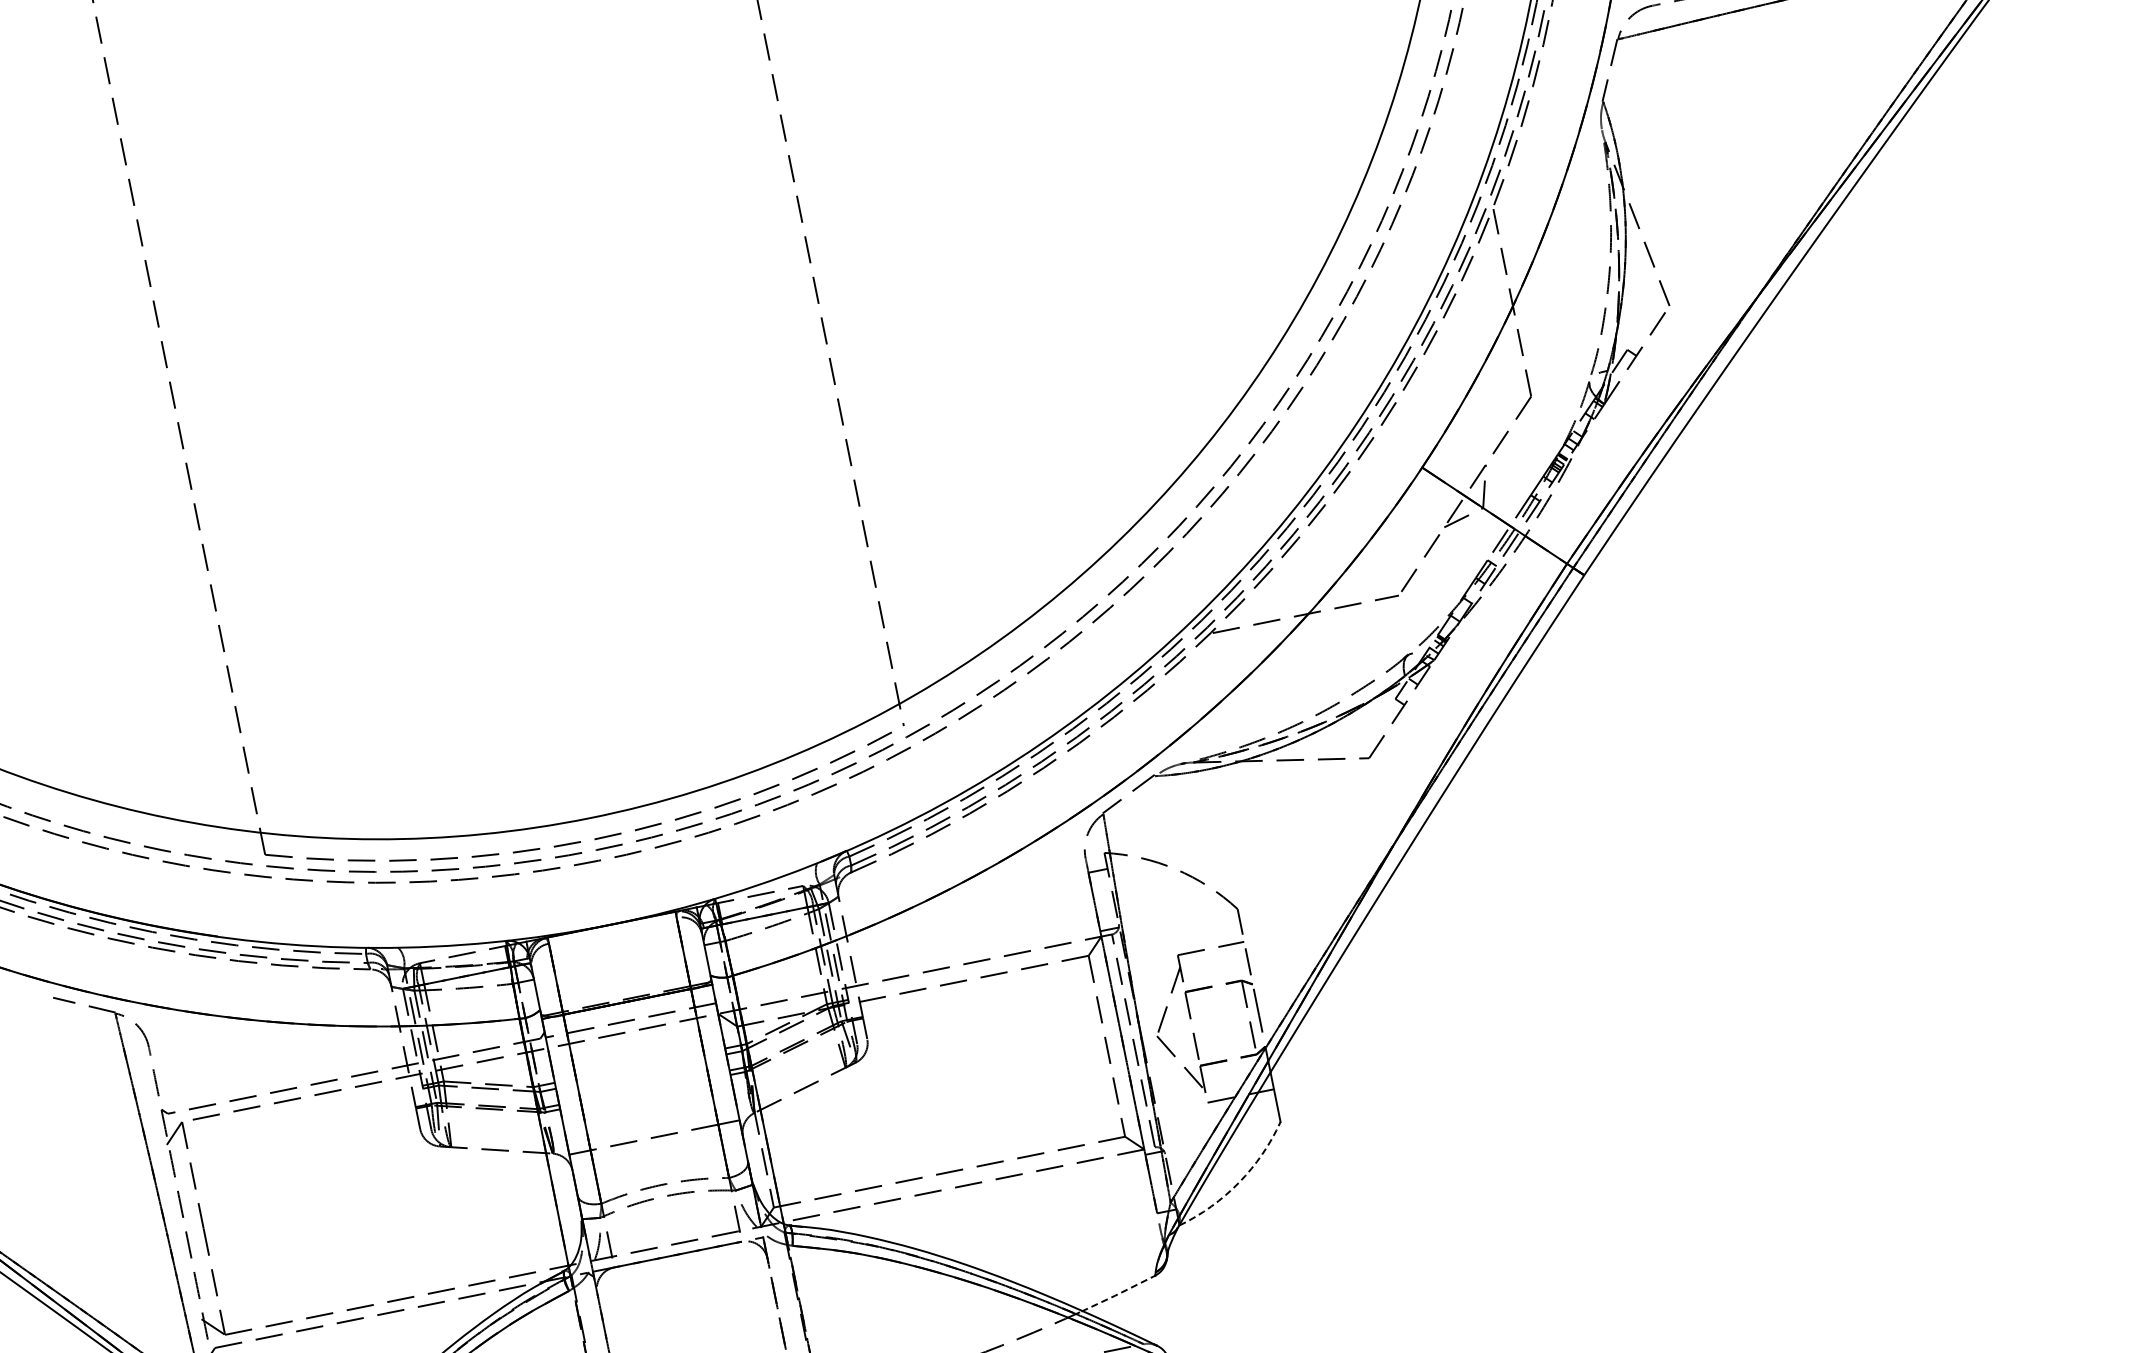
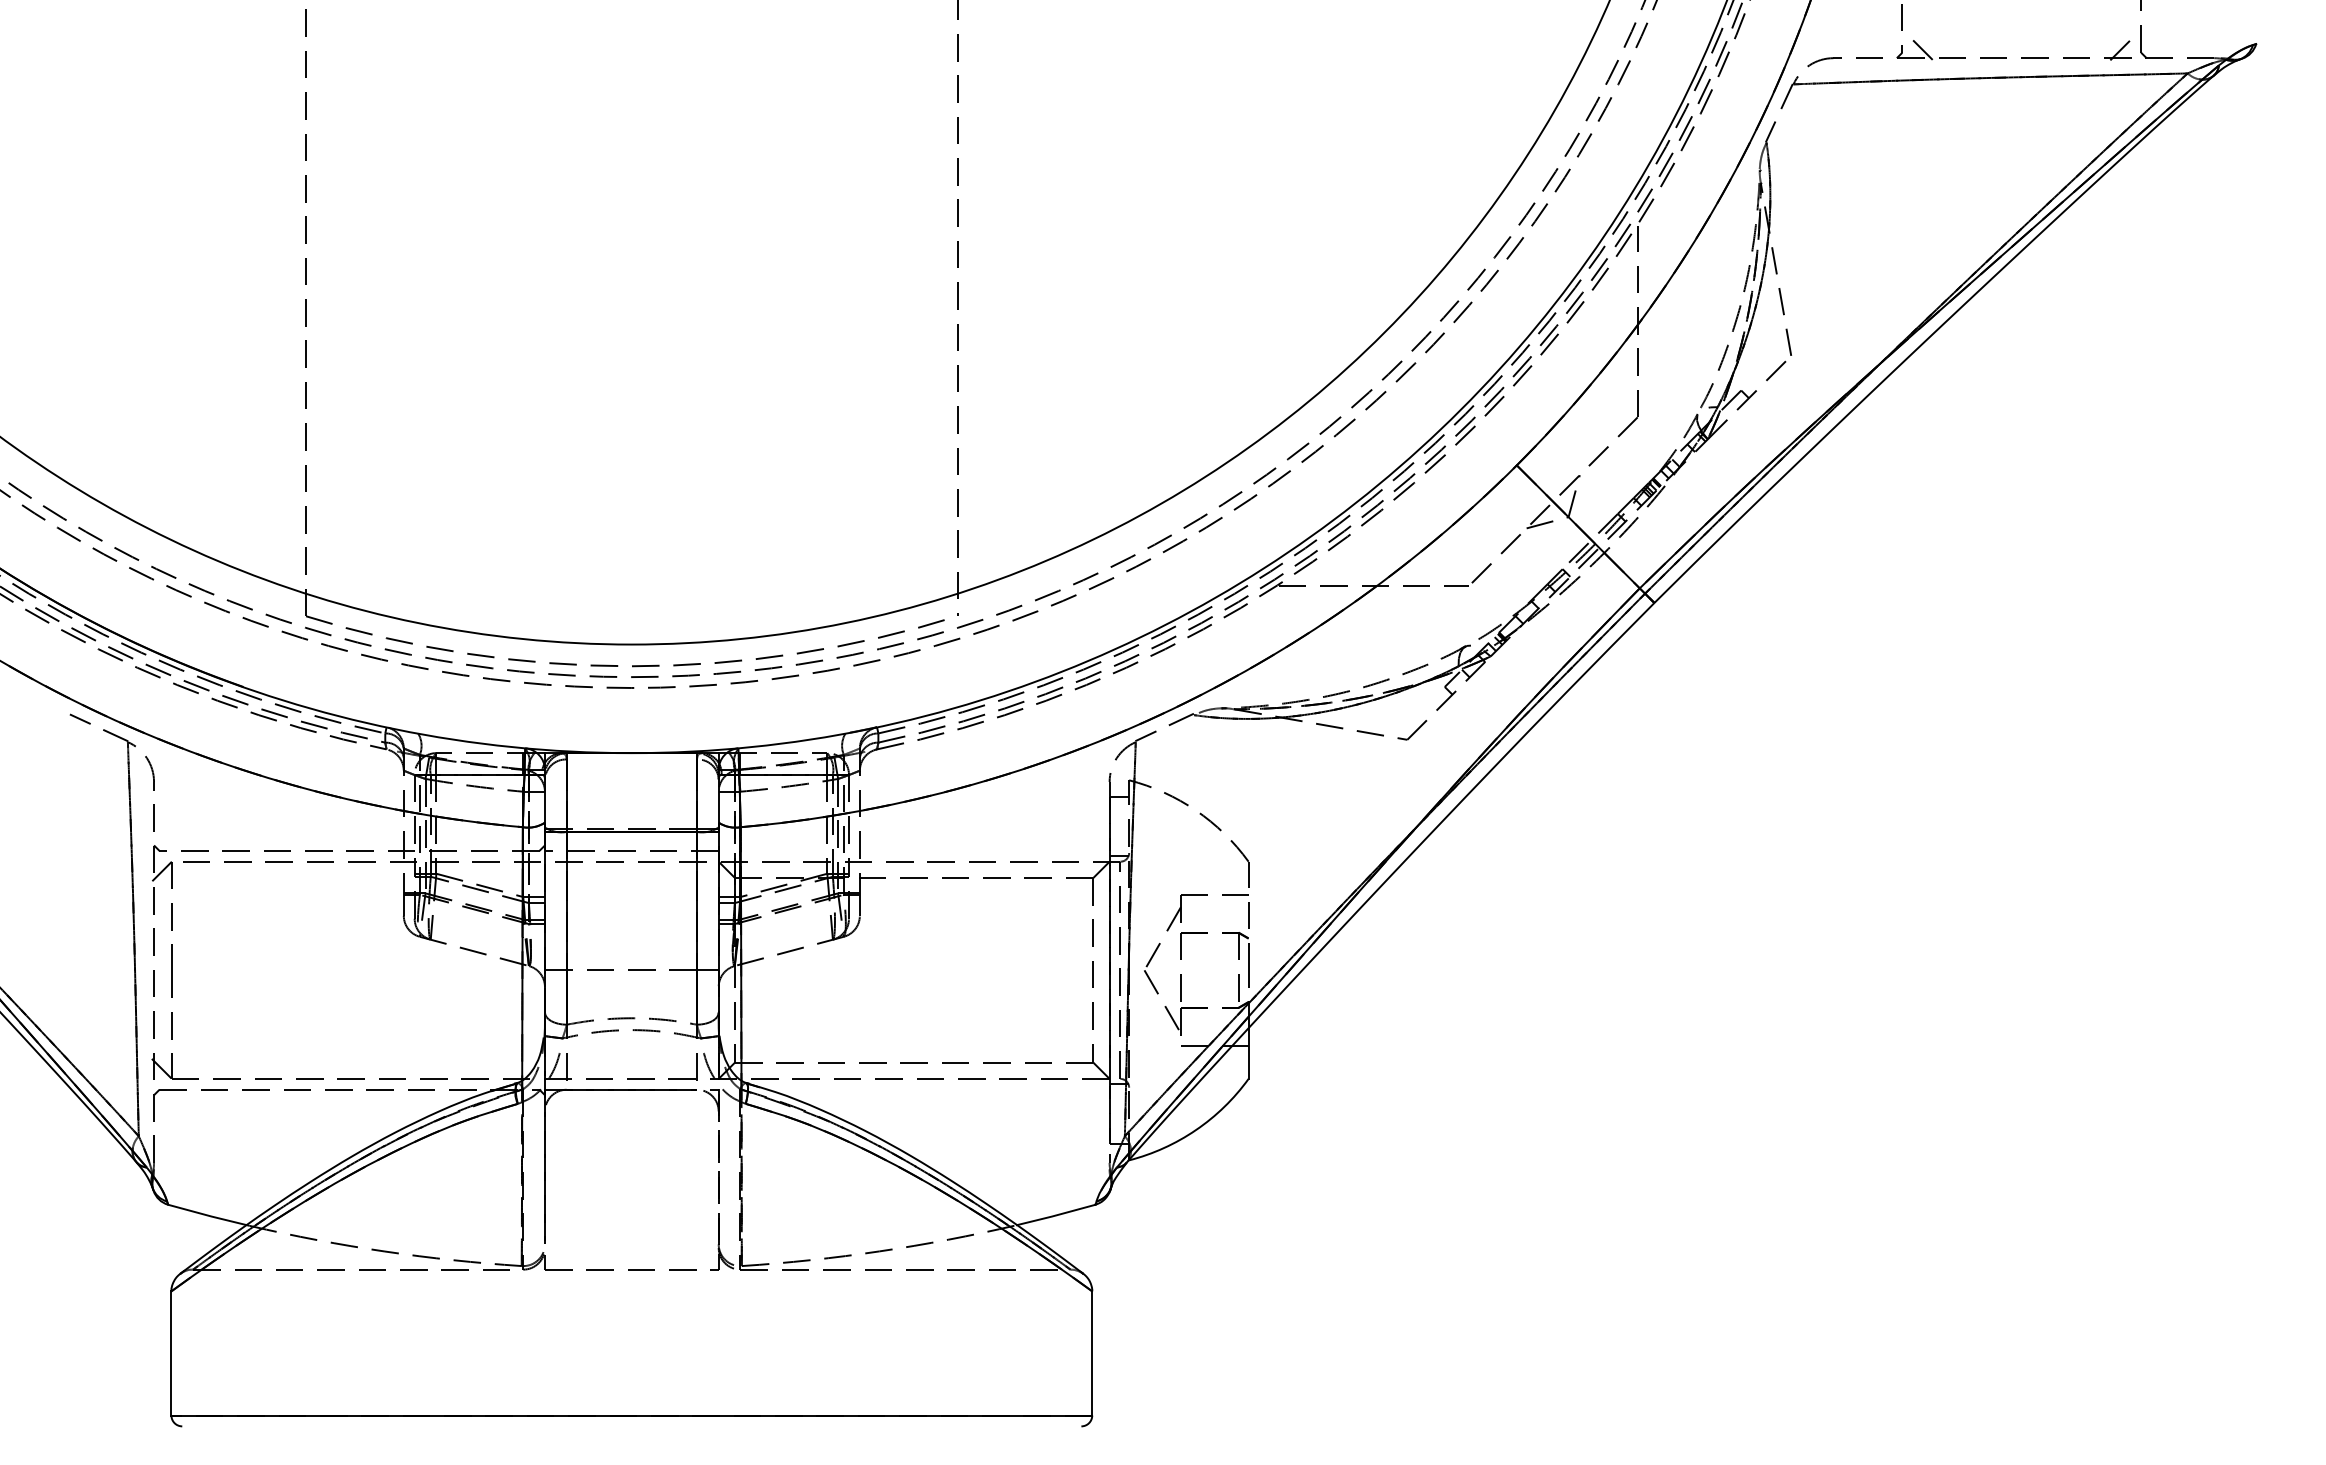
arc: (1239, 1182) -> (1196, 1130), dashed -> solid
line: (1117, 1294) -> (1054, 1215), dashed -> solid

